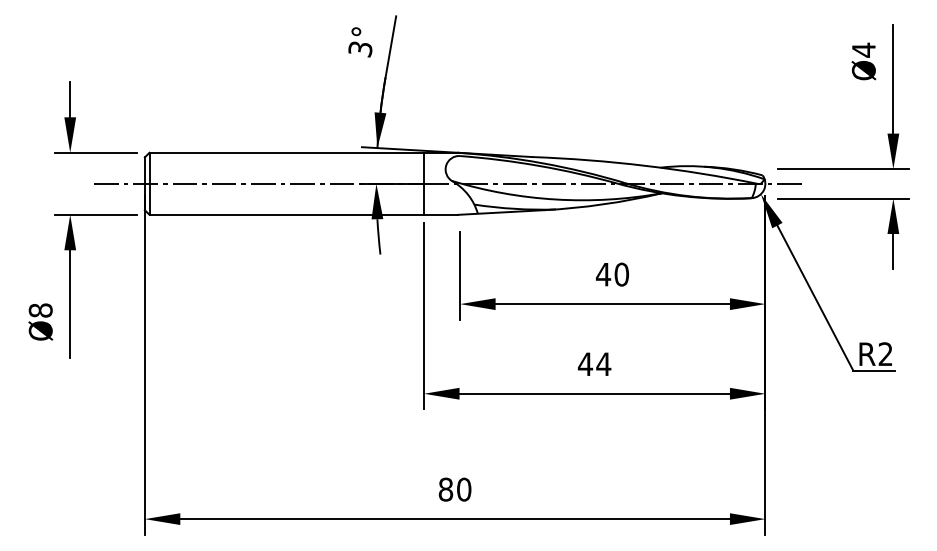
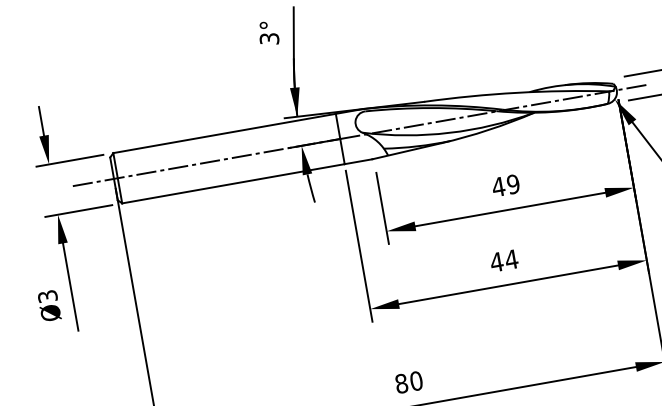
text: (621, 274) -> (513, 184), 40 -> 49
text: (40, 310) -> (47, 296), Ø8 -> Ø3

